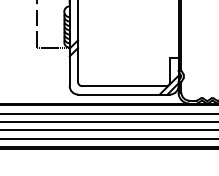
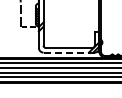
line: (124, 94) -> (69, 52), solid -> dashed

